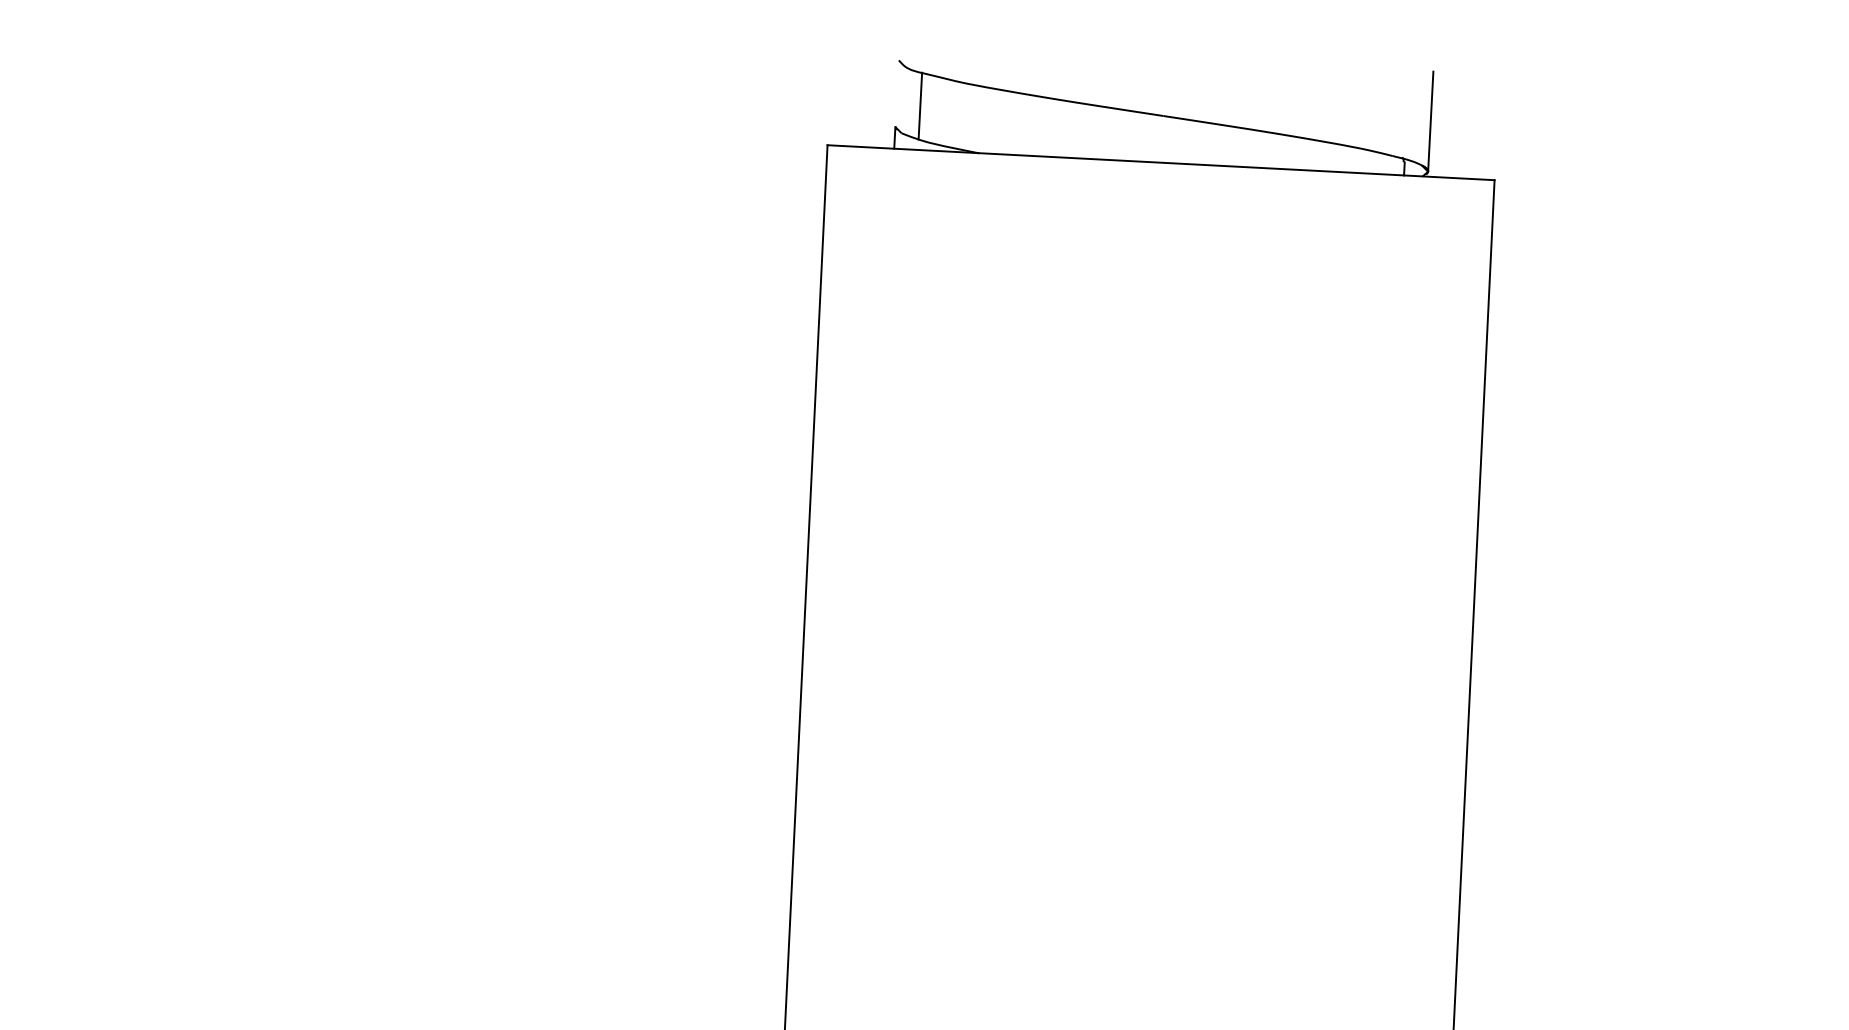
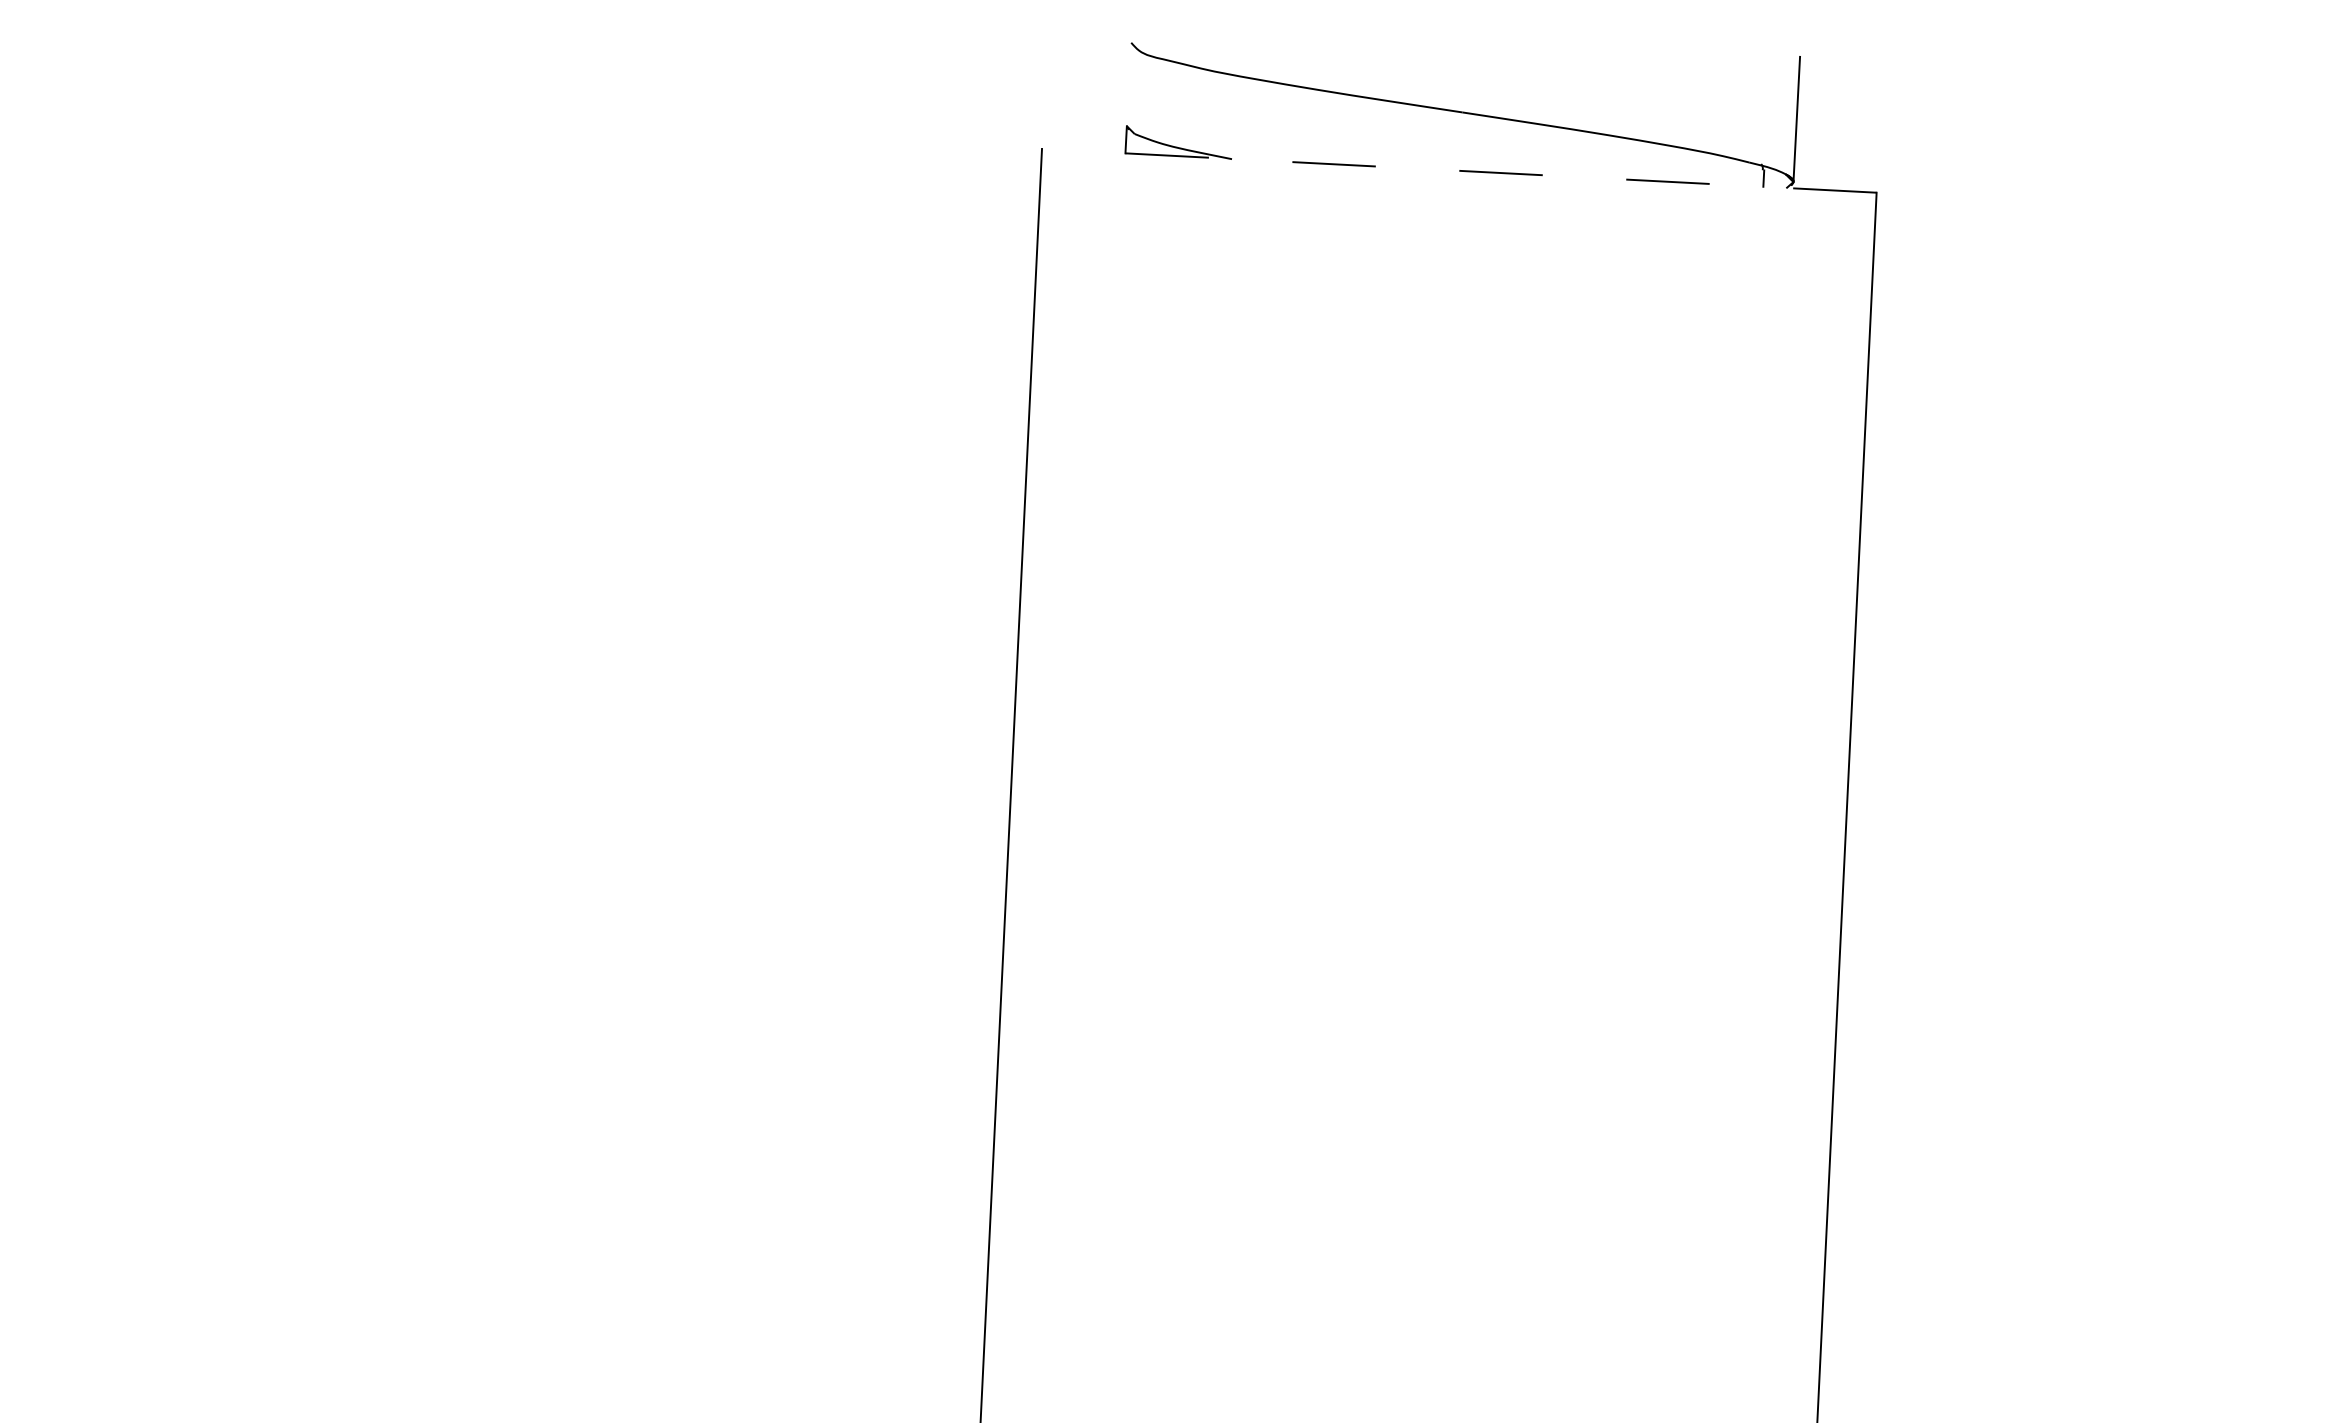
line: (919, 105) -> (1157, 99), removed
line: (1161, 162) -> (1459, 170), solid -> dashed

